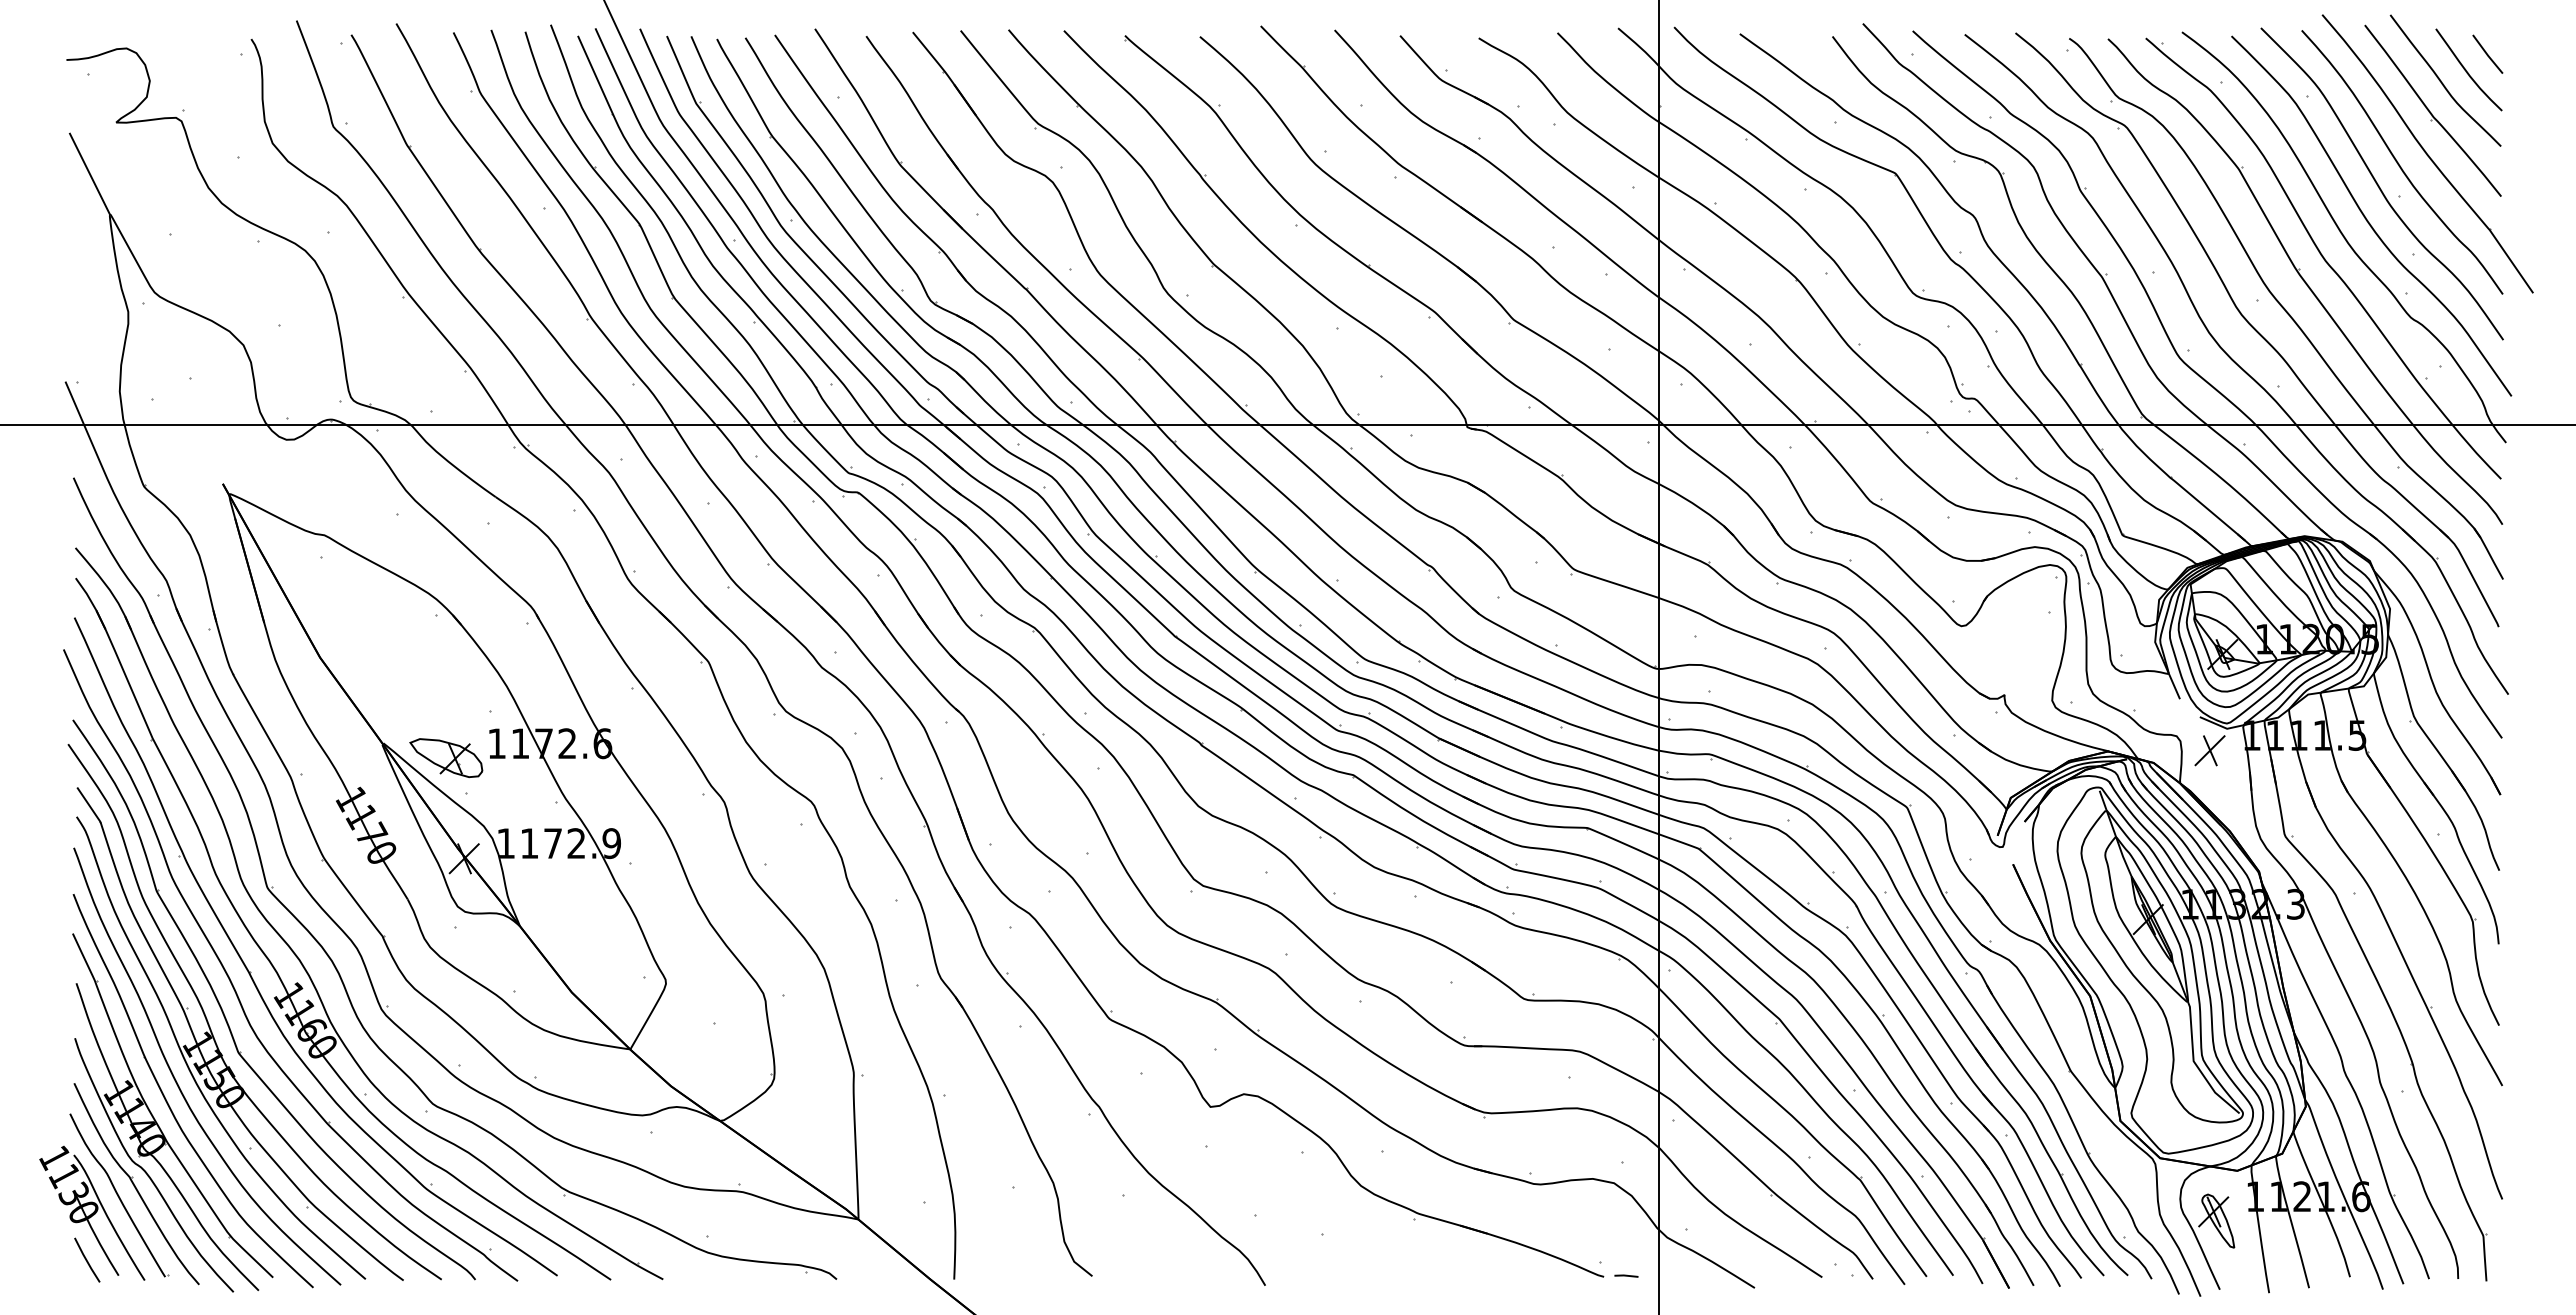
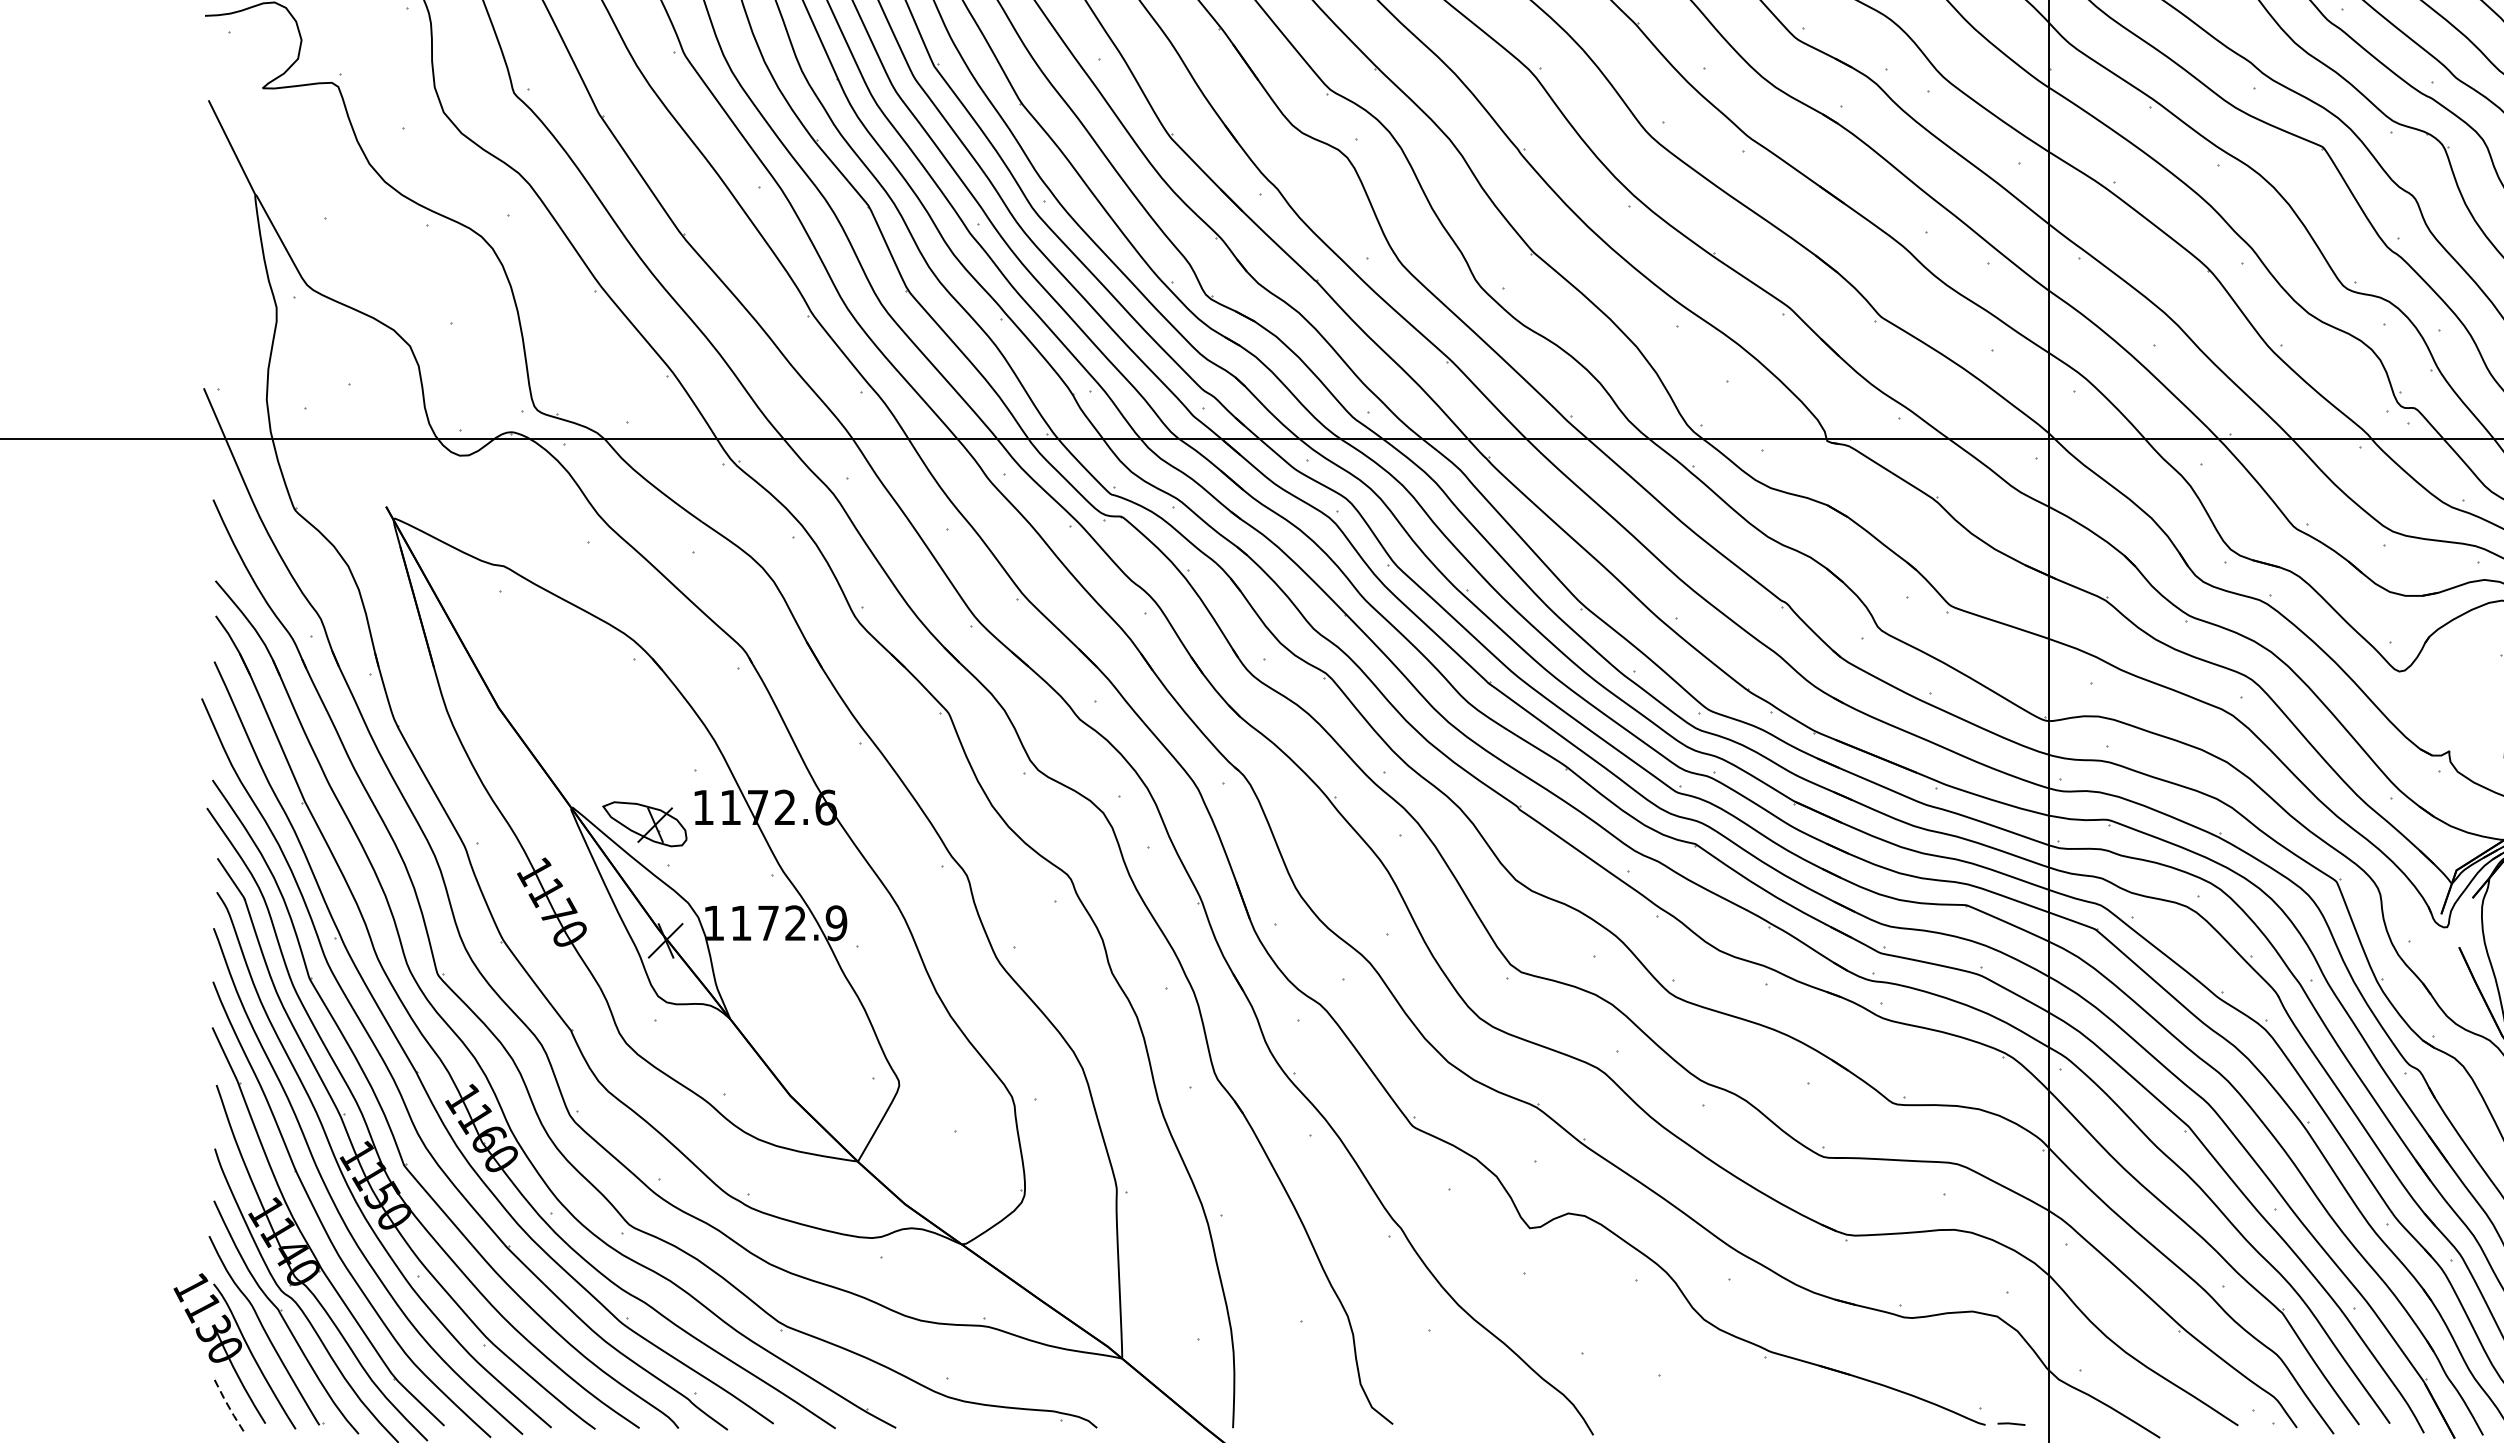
line: (86, 1260) -> (228, 1406), solid -> dashed

